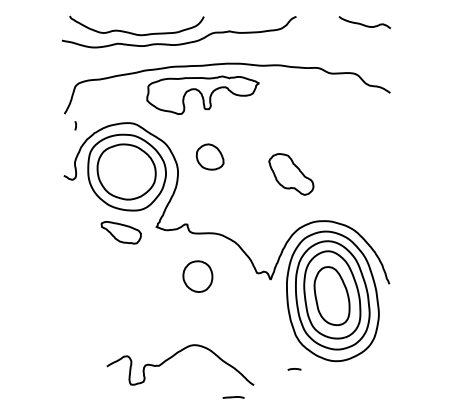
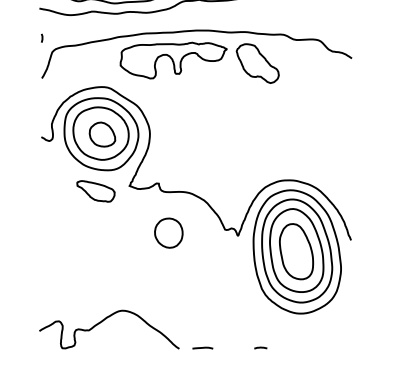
line: (75, 125) -> (41, 37), moved
part: (209, 156) -> (101, 134), moved
part: (291, 174) -> (257, 63), moved
curve: (174, 356) -> (103, 321), moved
line: (294, 369) -> (260, 348), moved

